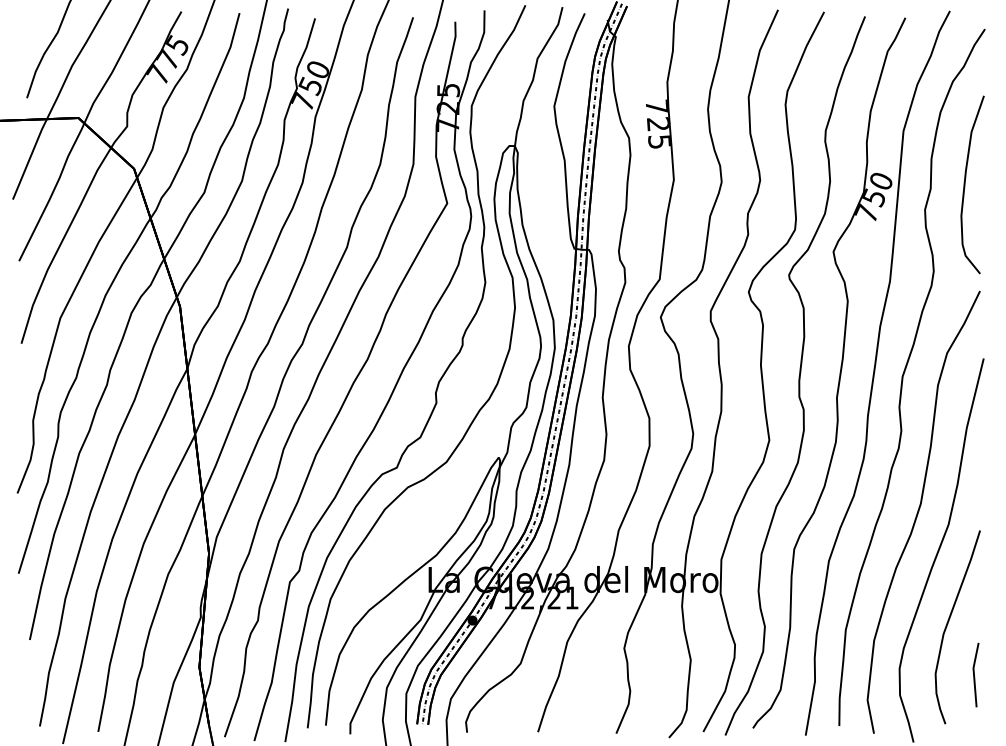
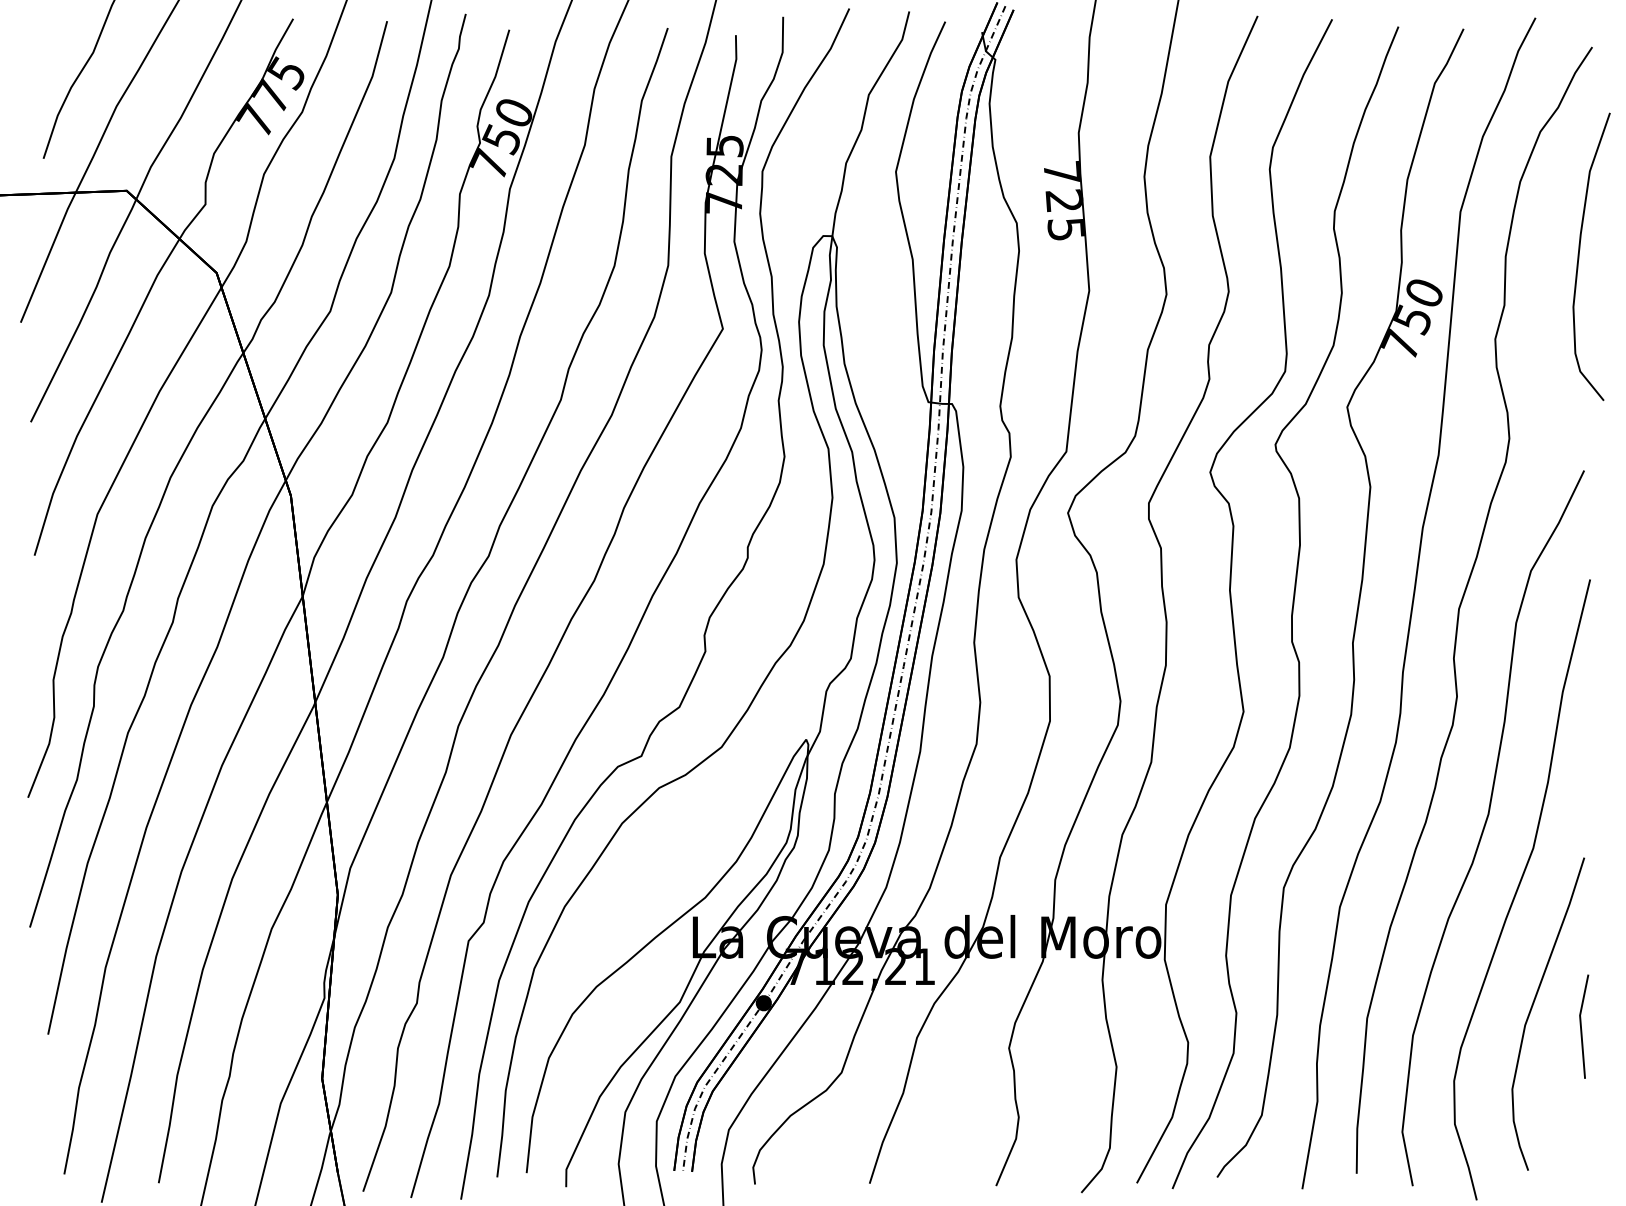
curve: (965, 184) -> (1580, 256), moved
line: (974, 674) -> (1581, 1025), moved

